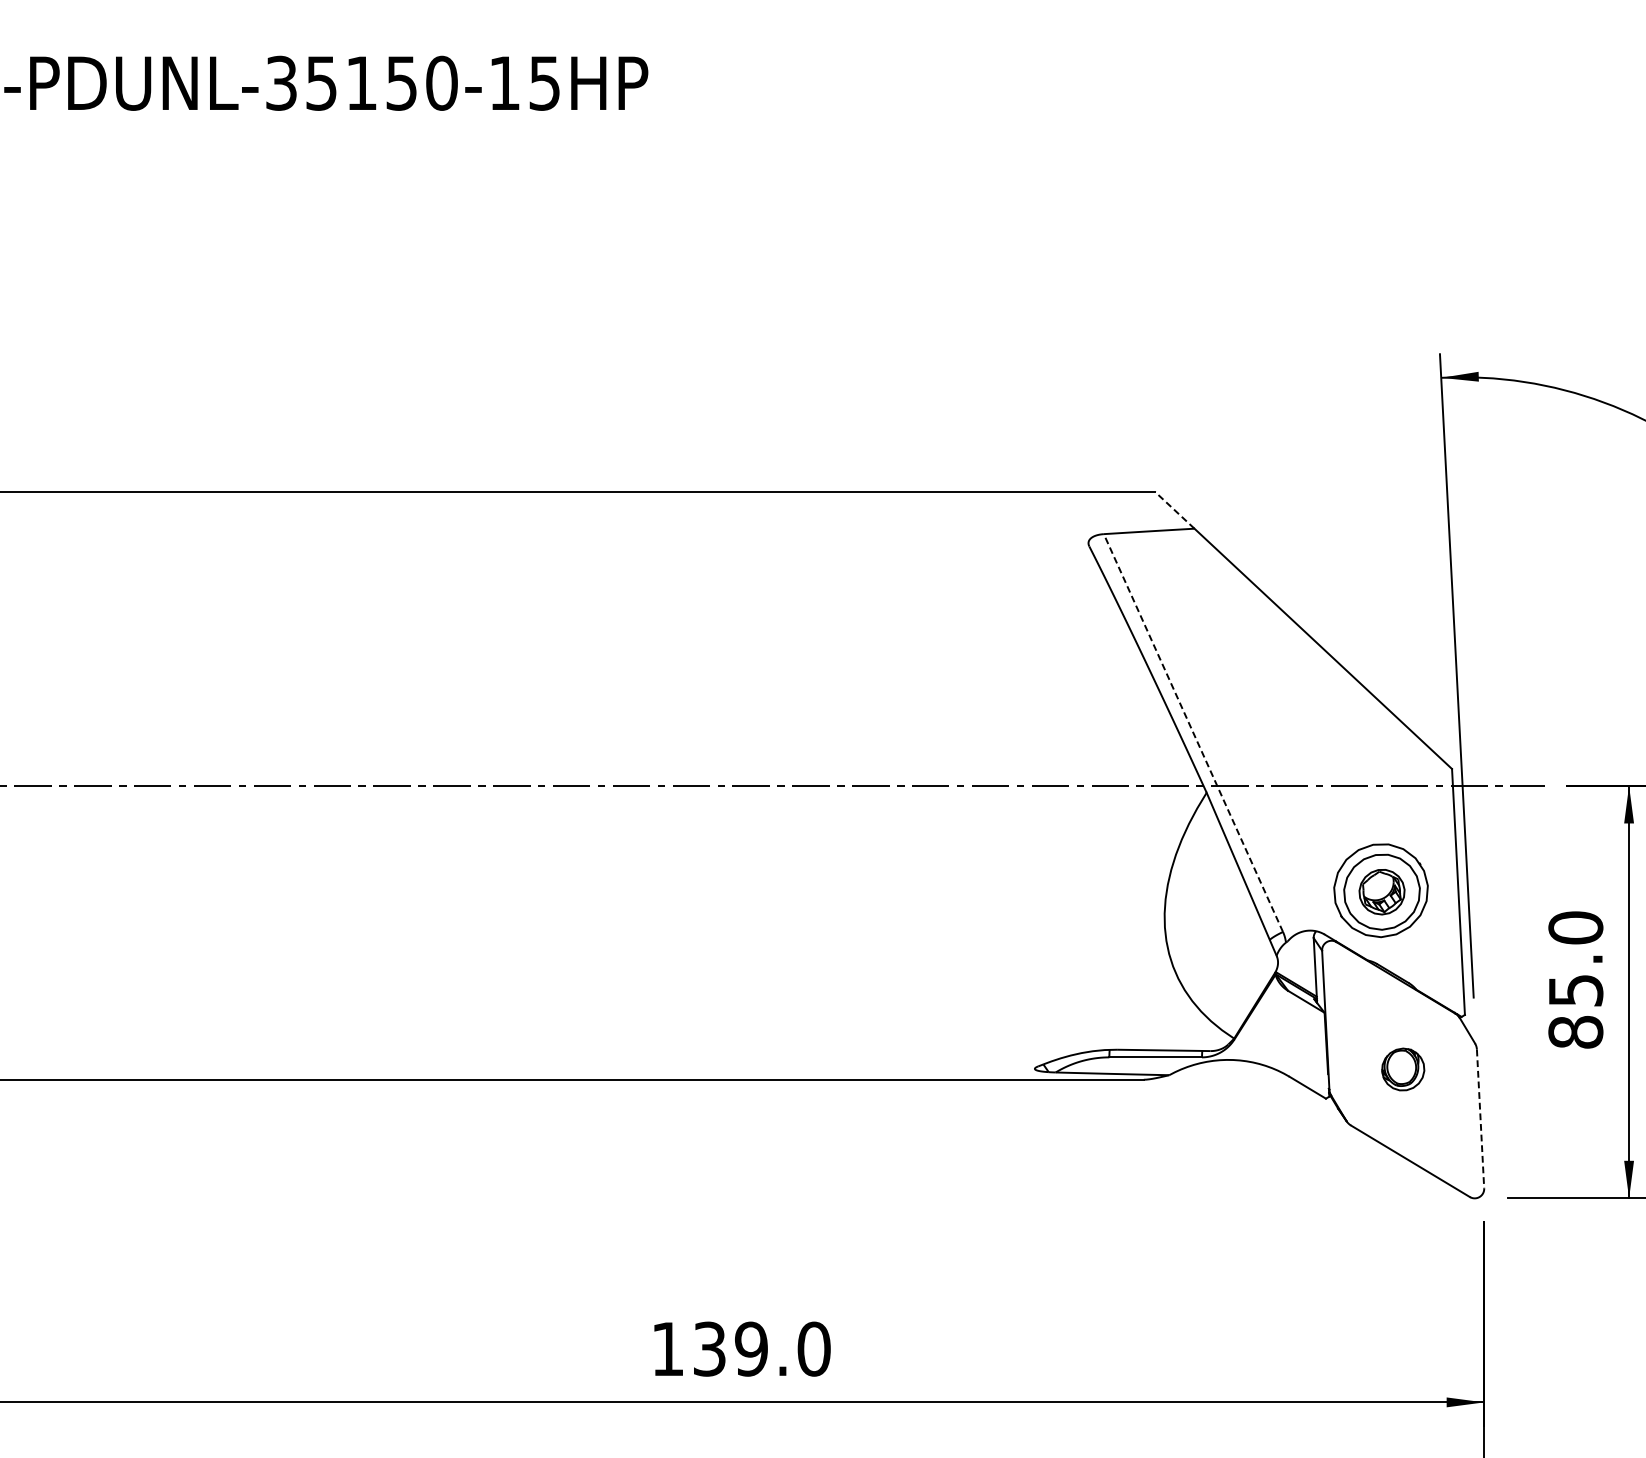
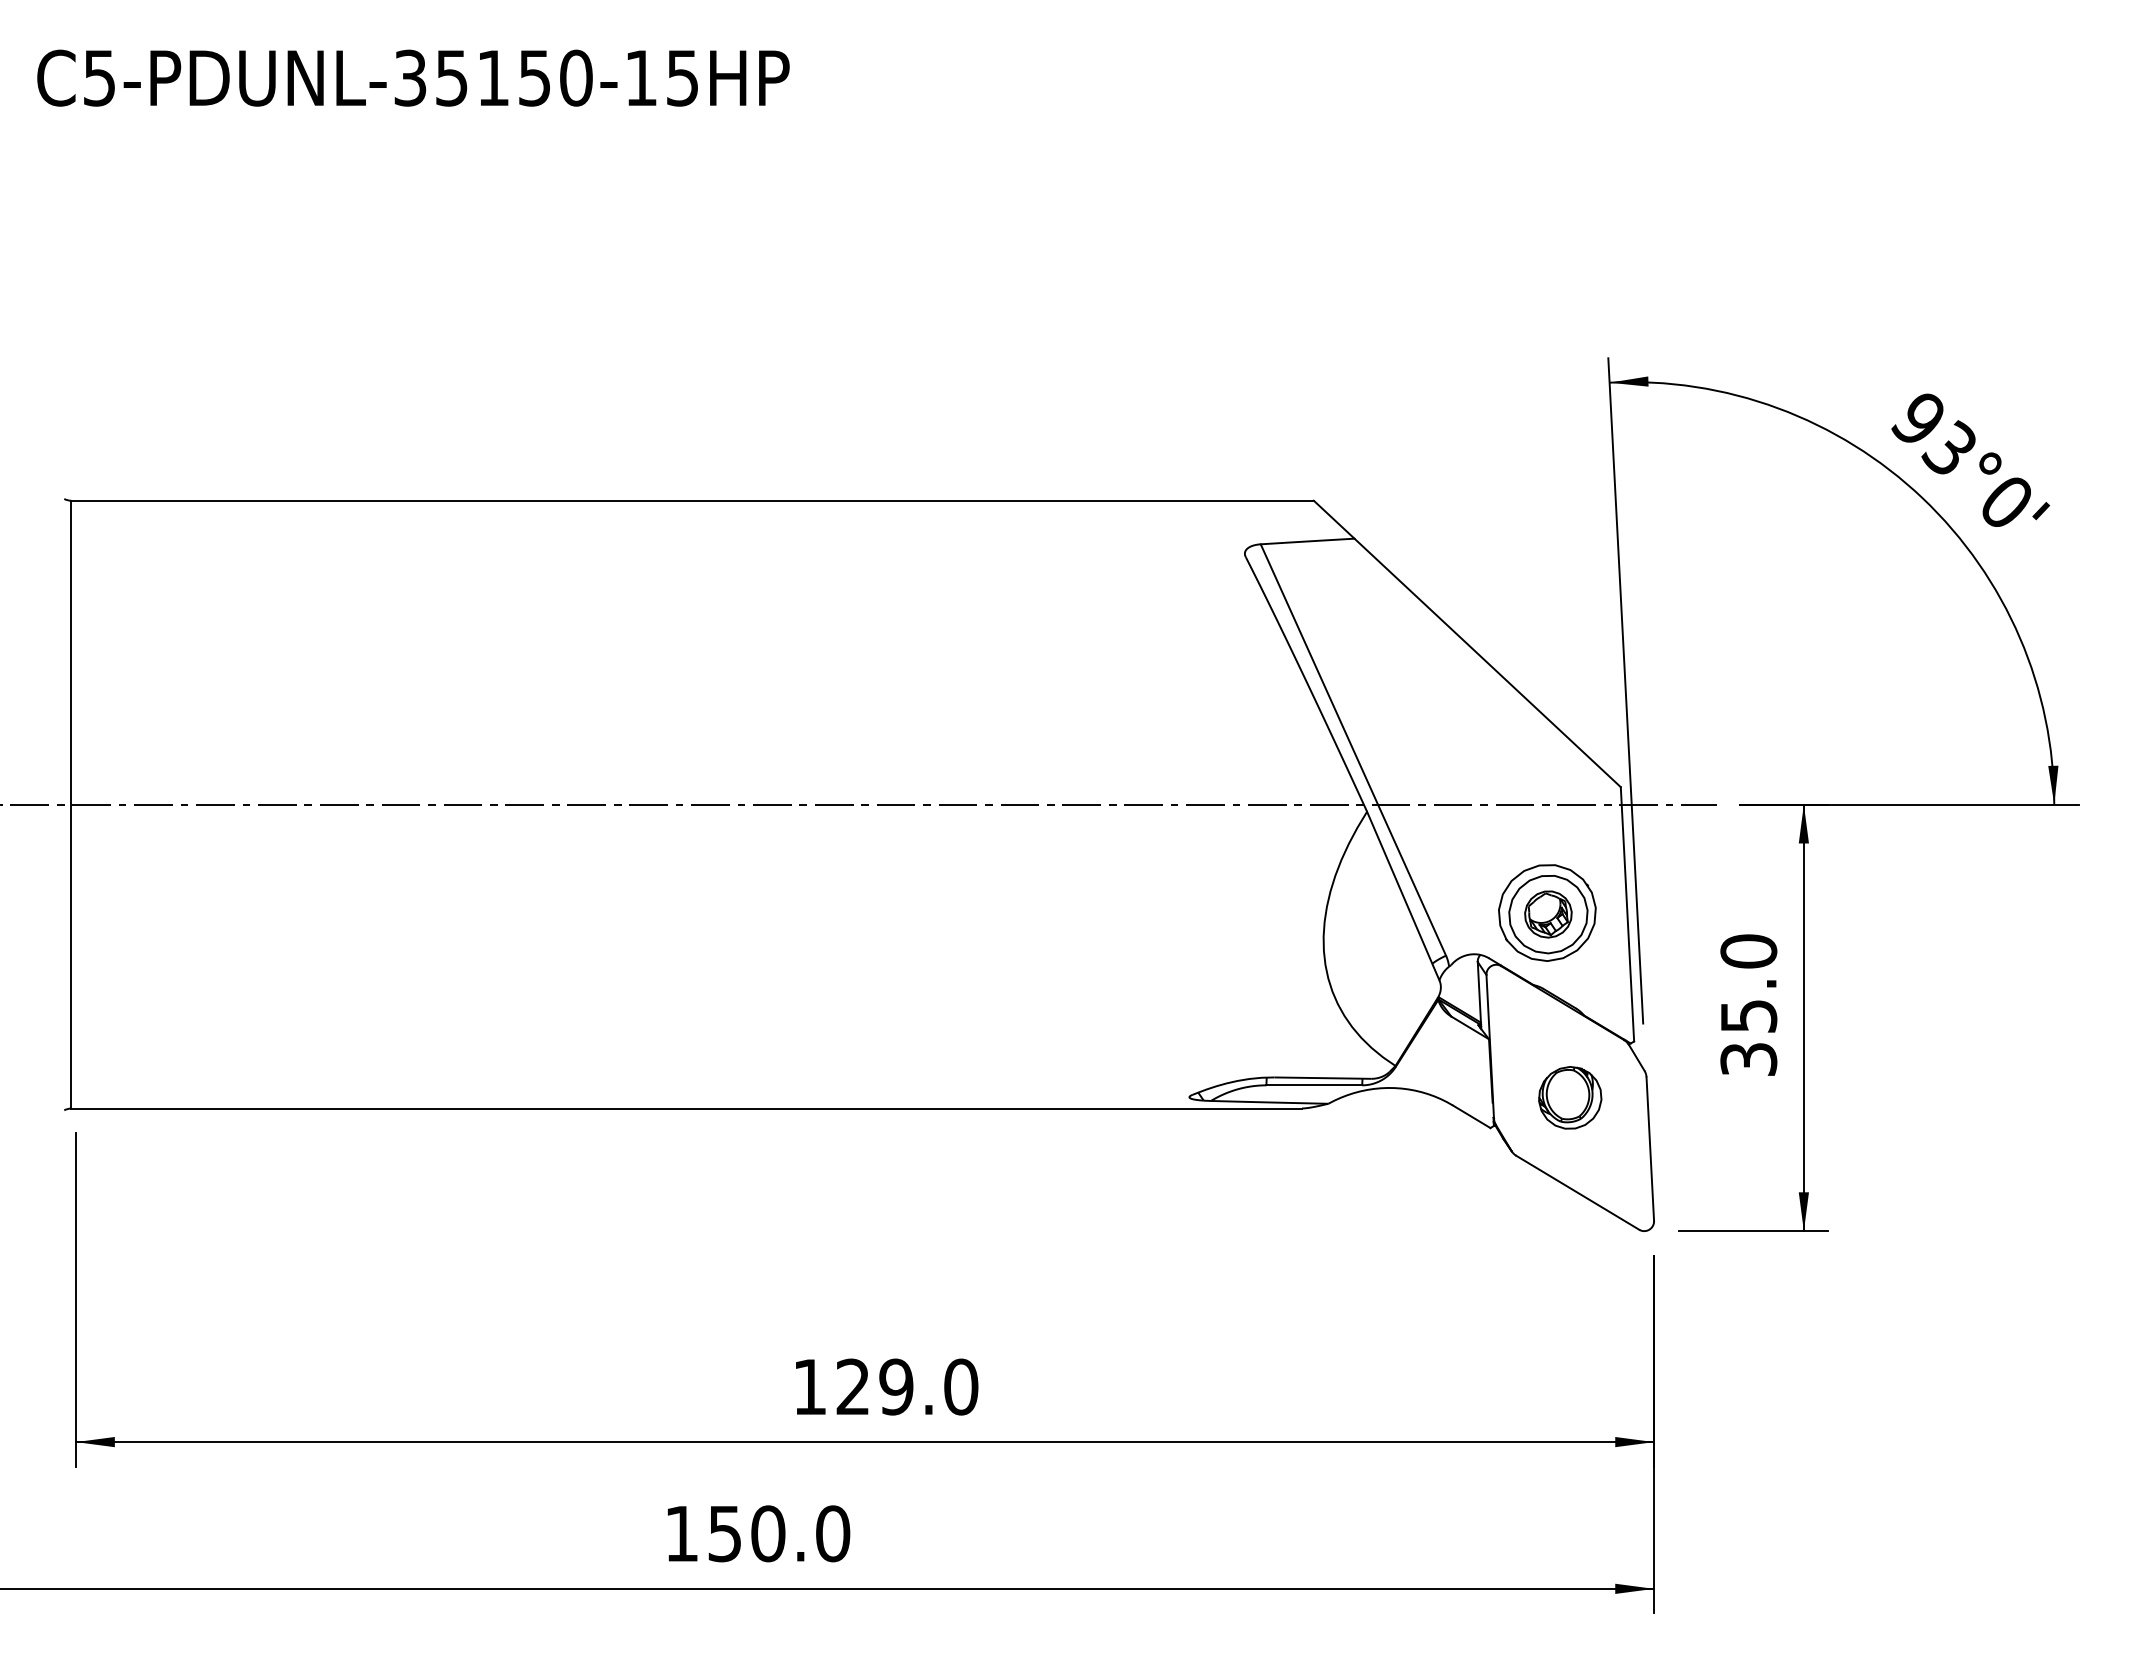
line: (1175, 510) -> (1334, 519), dashed -> solid
line: (1193, 733) -> (1353, 750), dashed -> solid
text: (1575, 1032) -> (1748, 1059), 85.0 -> 35.0
part: (1403, 1069) -> (1570, 1097), size x1.43
line: (1480, 1119) -> (1650, 1149), dashed -> solid
text: (709, 1348) -> (852, 1386), 139.0 -> 129.0

